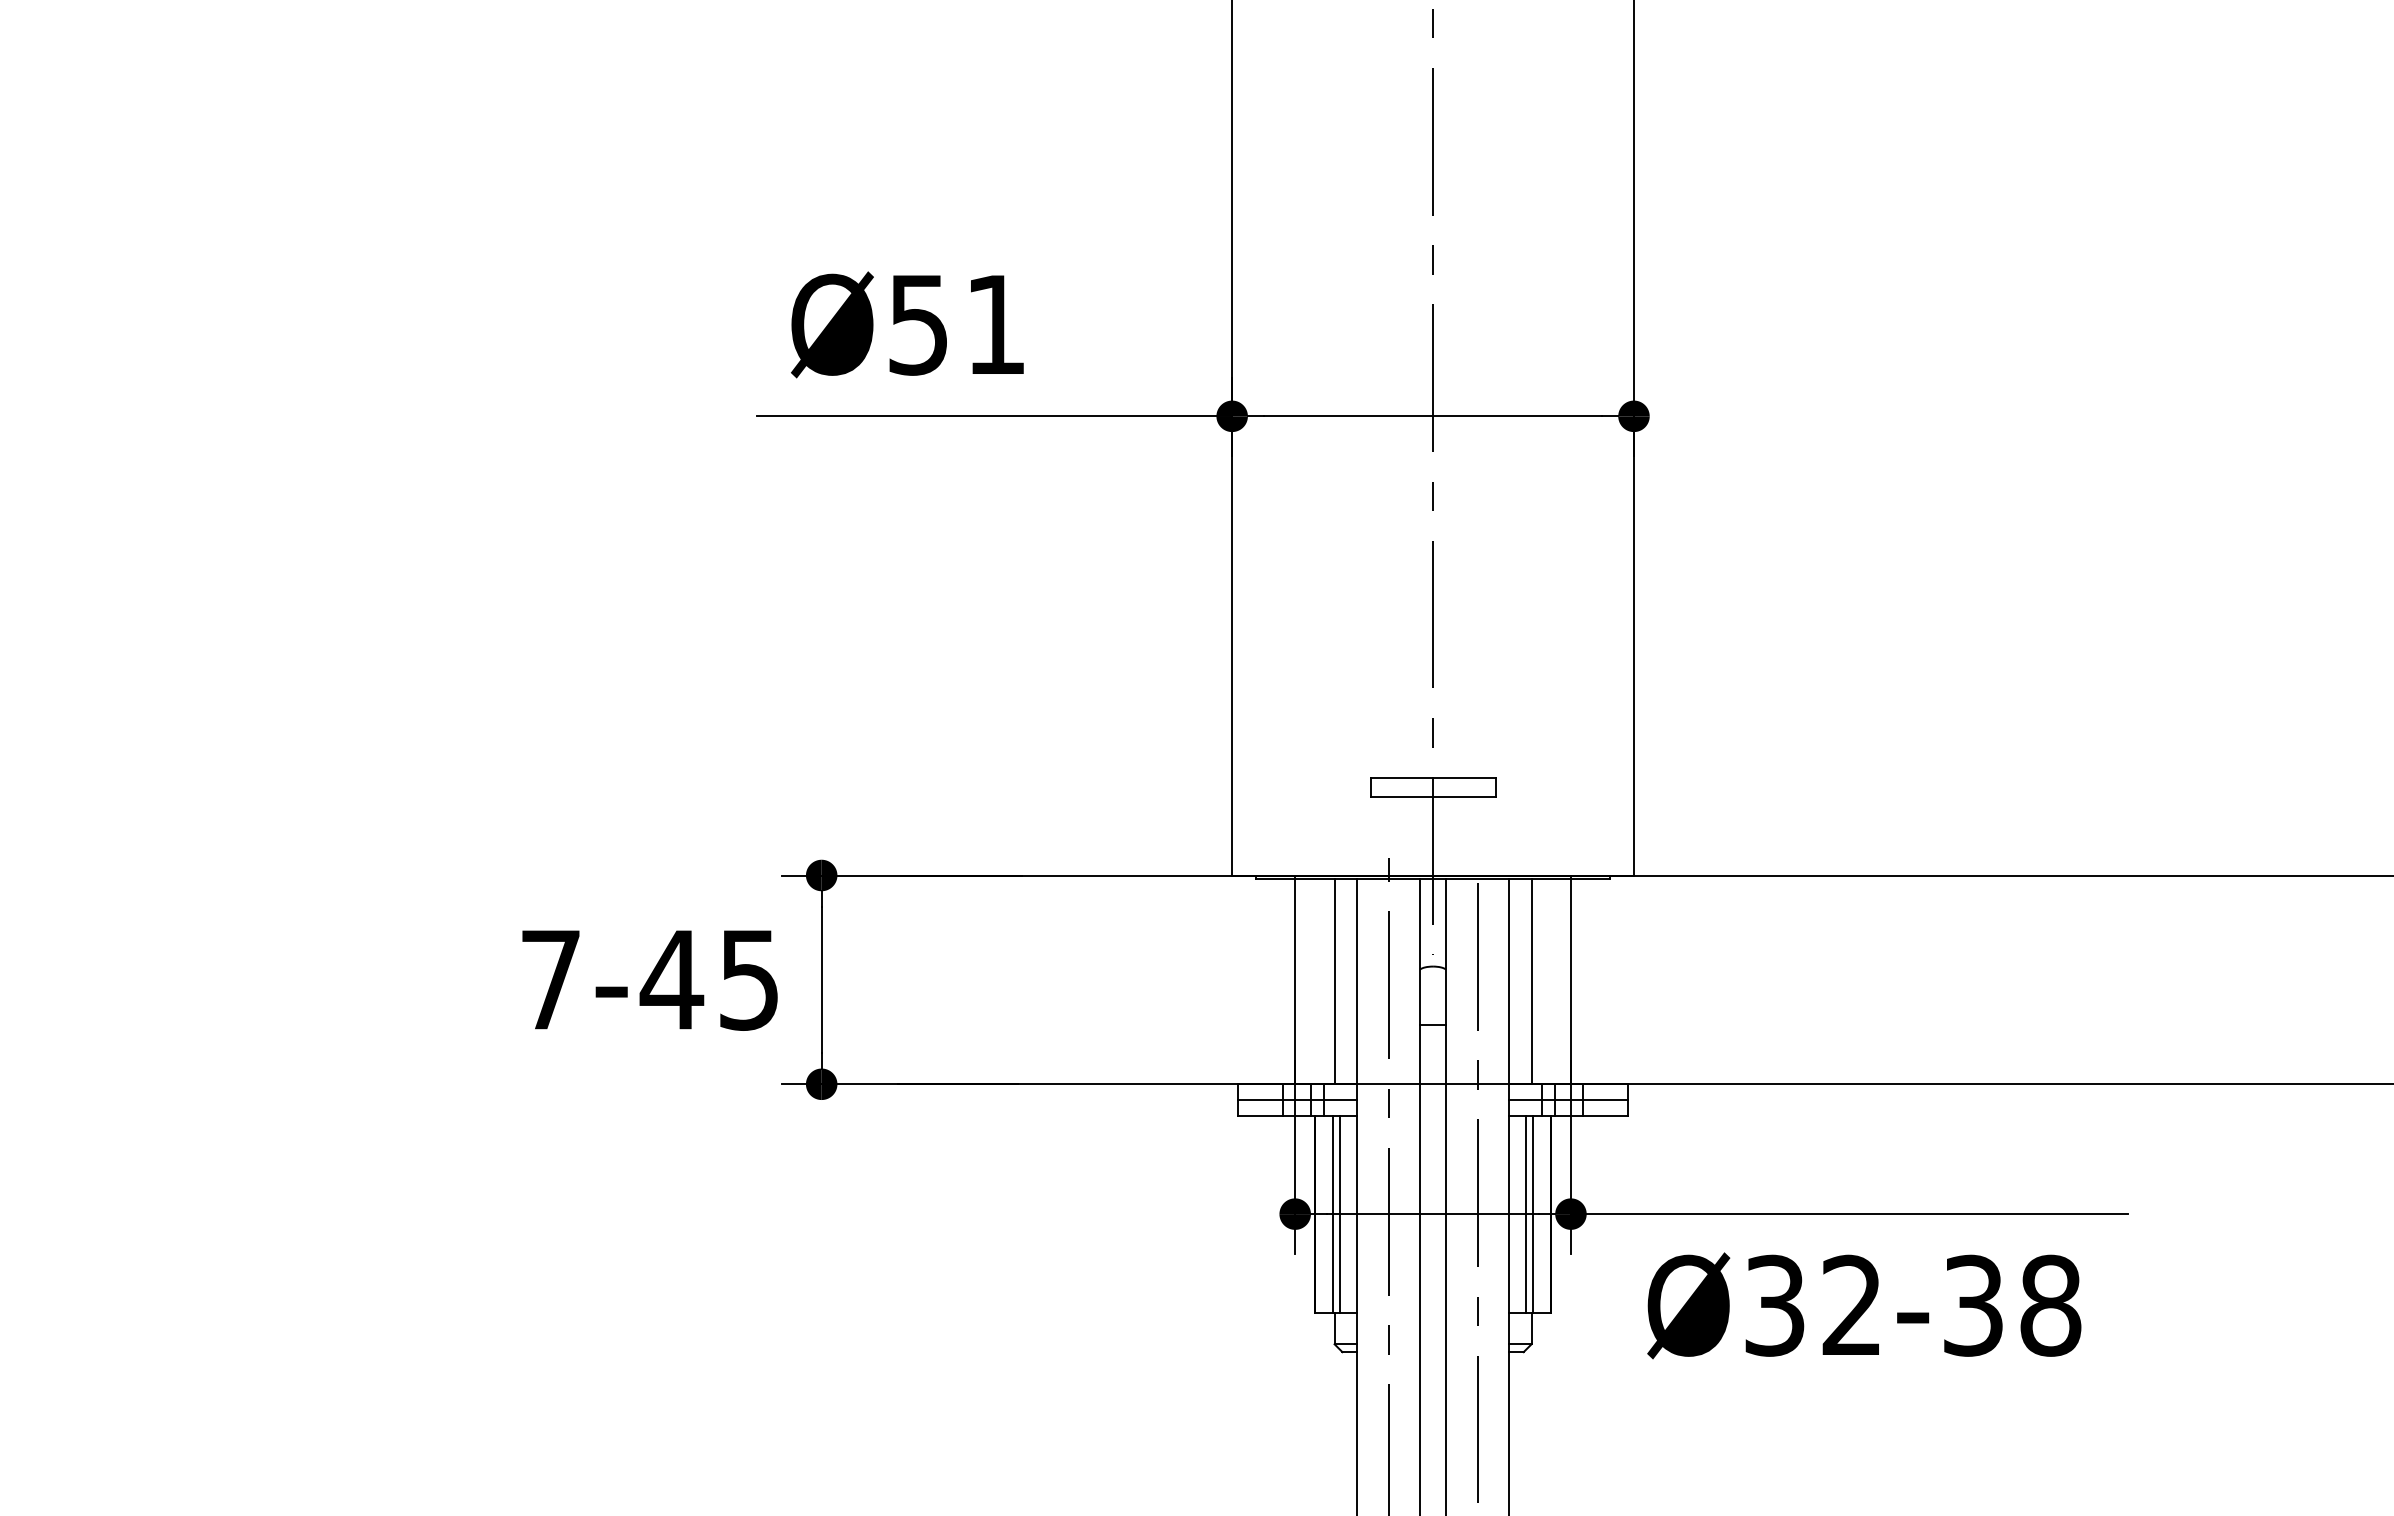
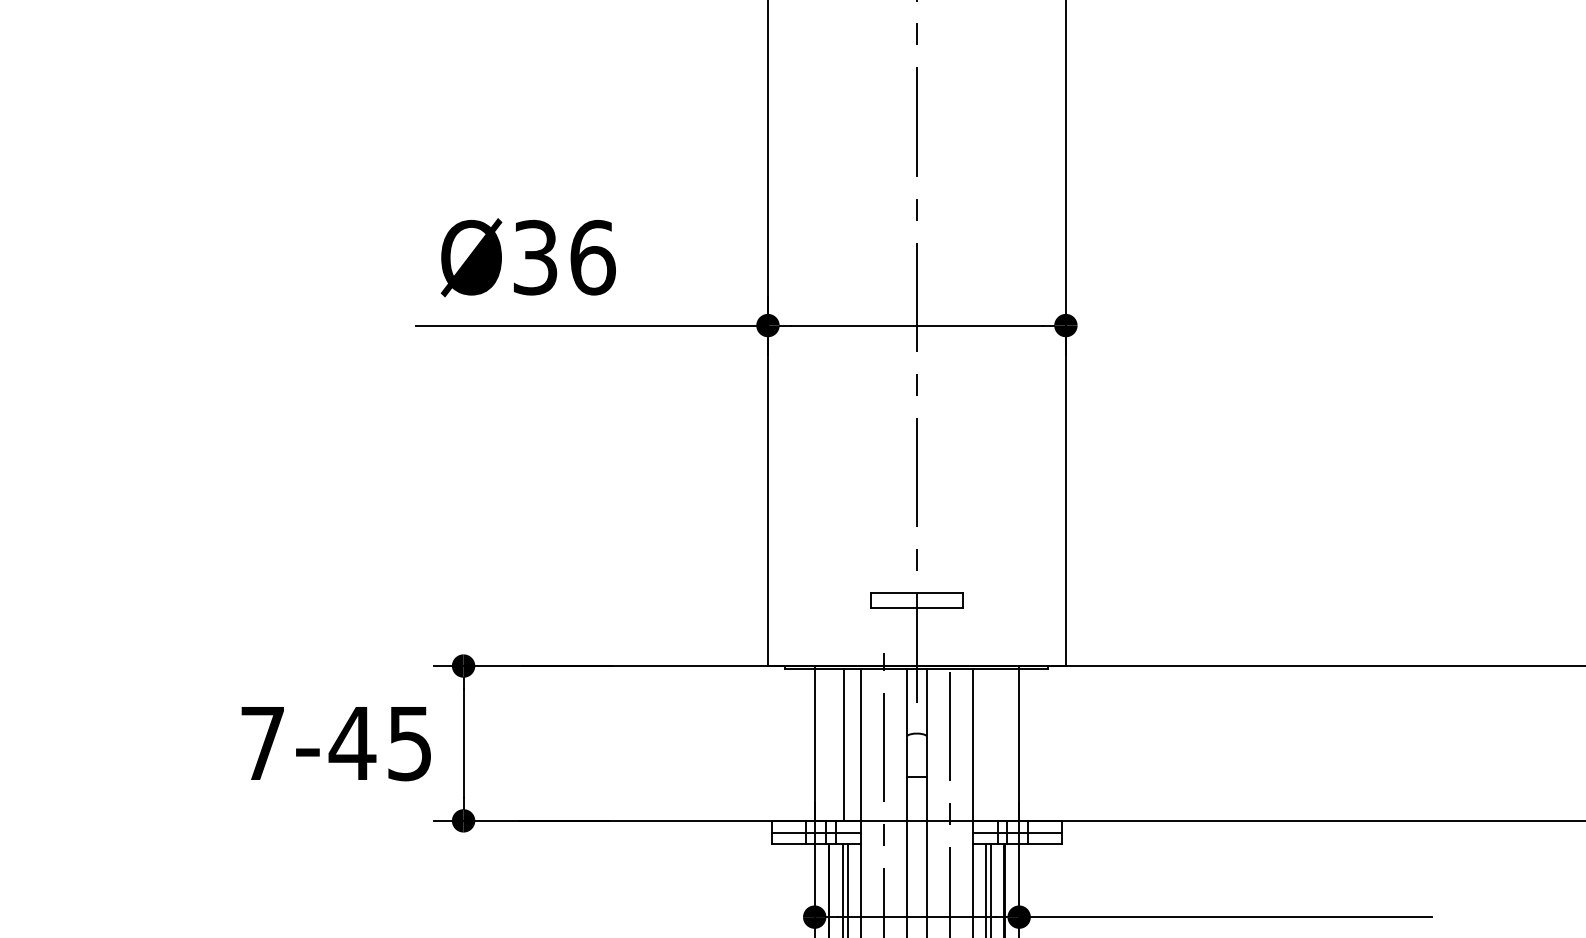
text: (958, 324) -> (565, 257), Ø51 -> Ø36
line: (1531, 981) -> (989, 744), removed

